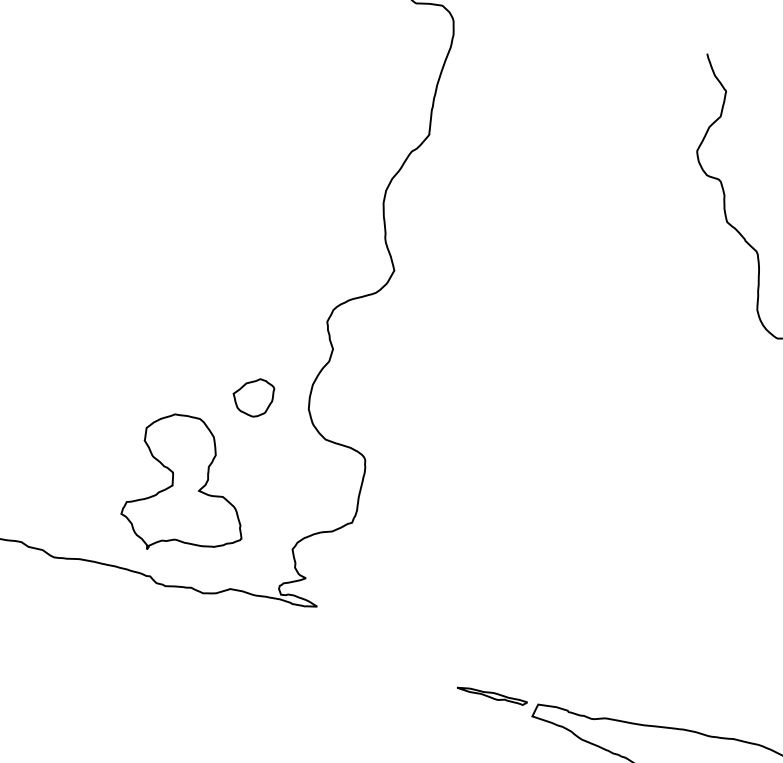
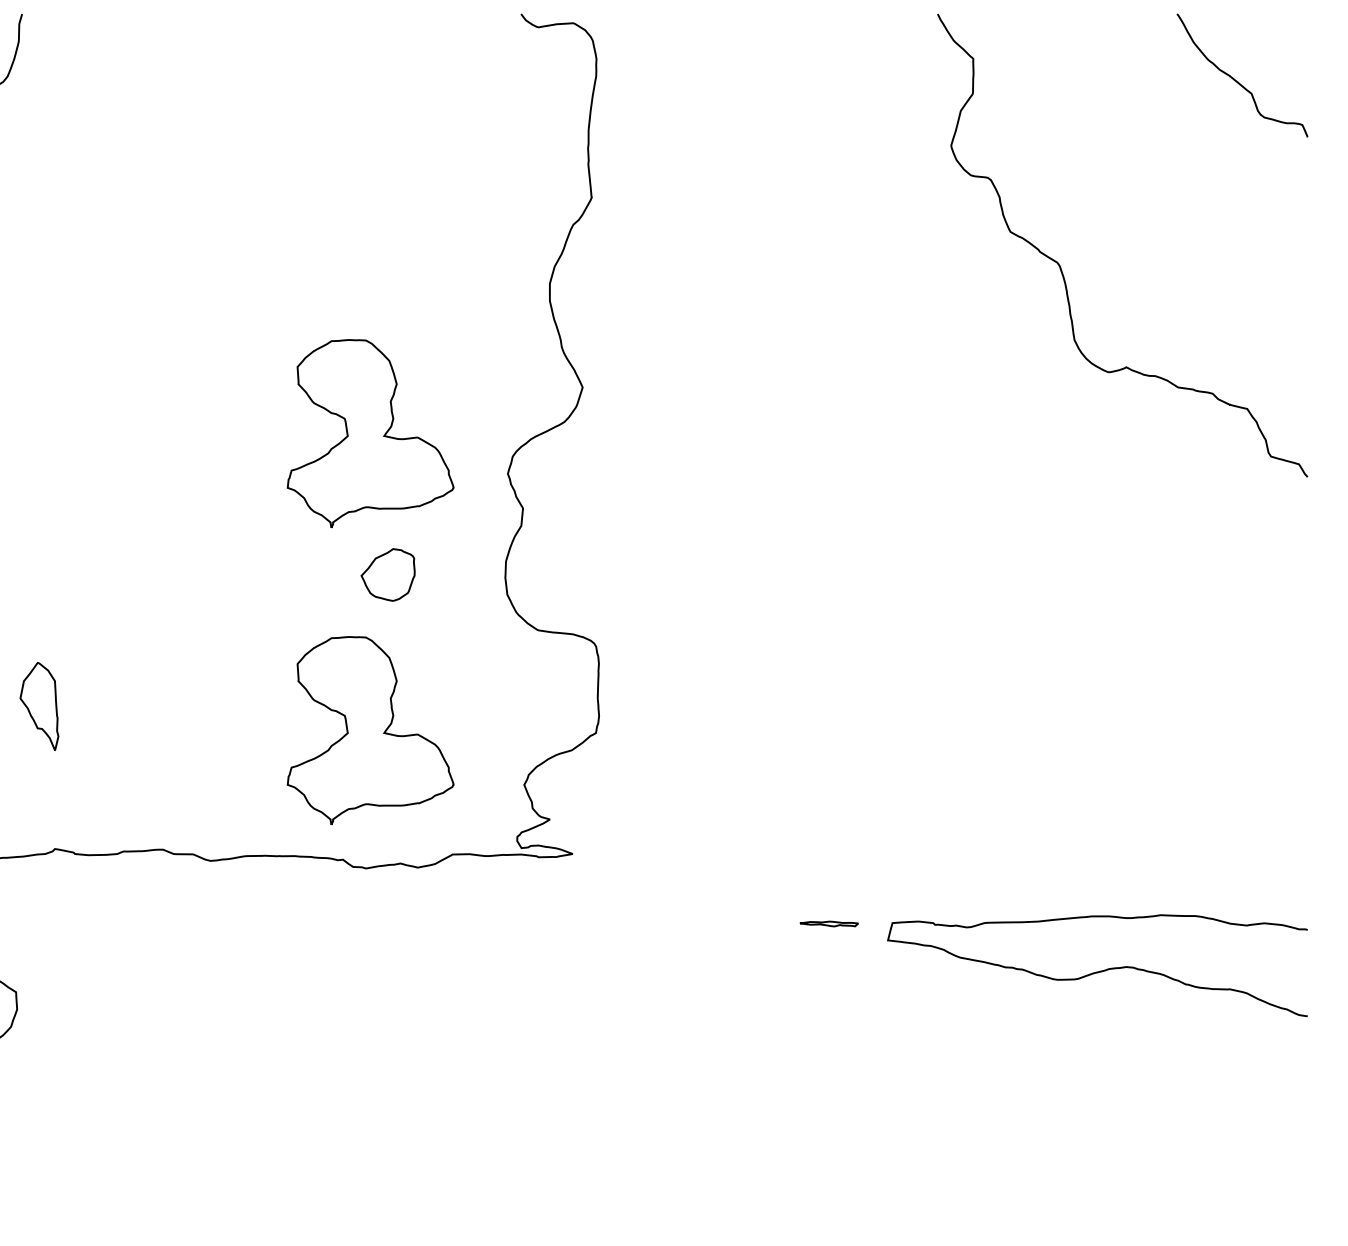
part: (233, 272) -> (370, 433), added
part: (252, 396) -> (387, 574), moved
part: (492, 695) -> (829, 923), size x0.6

